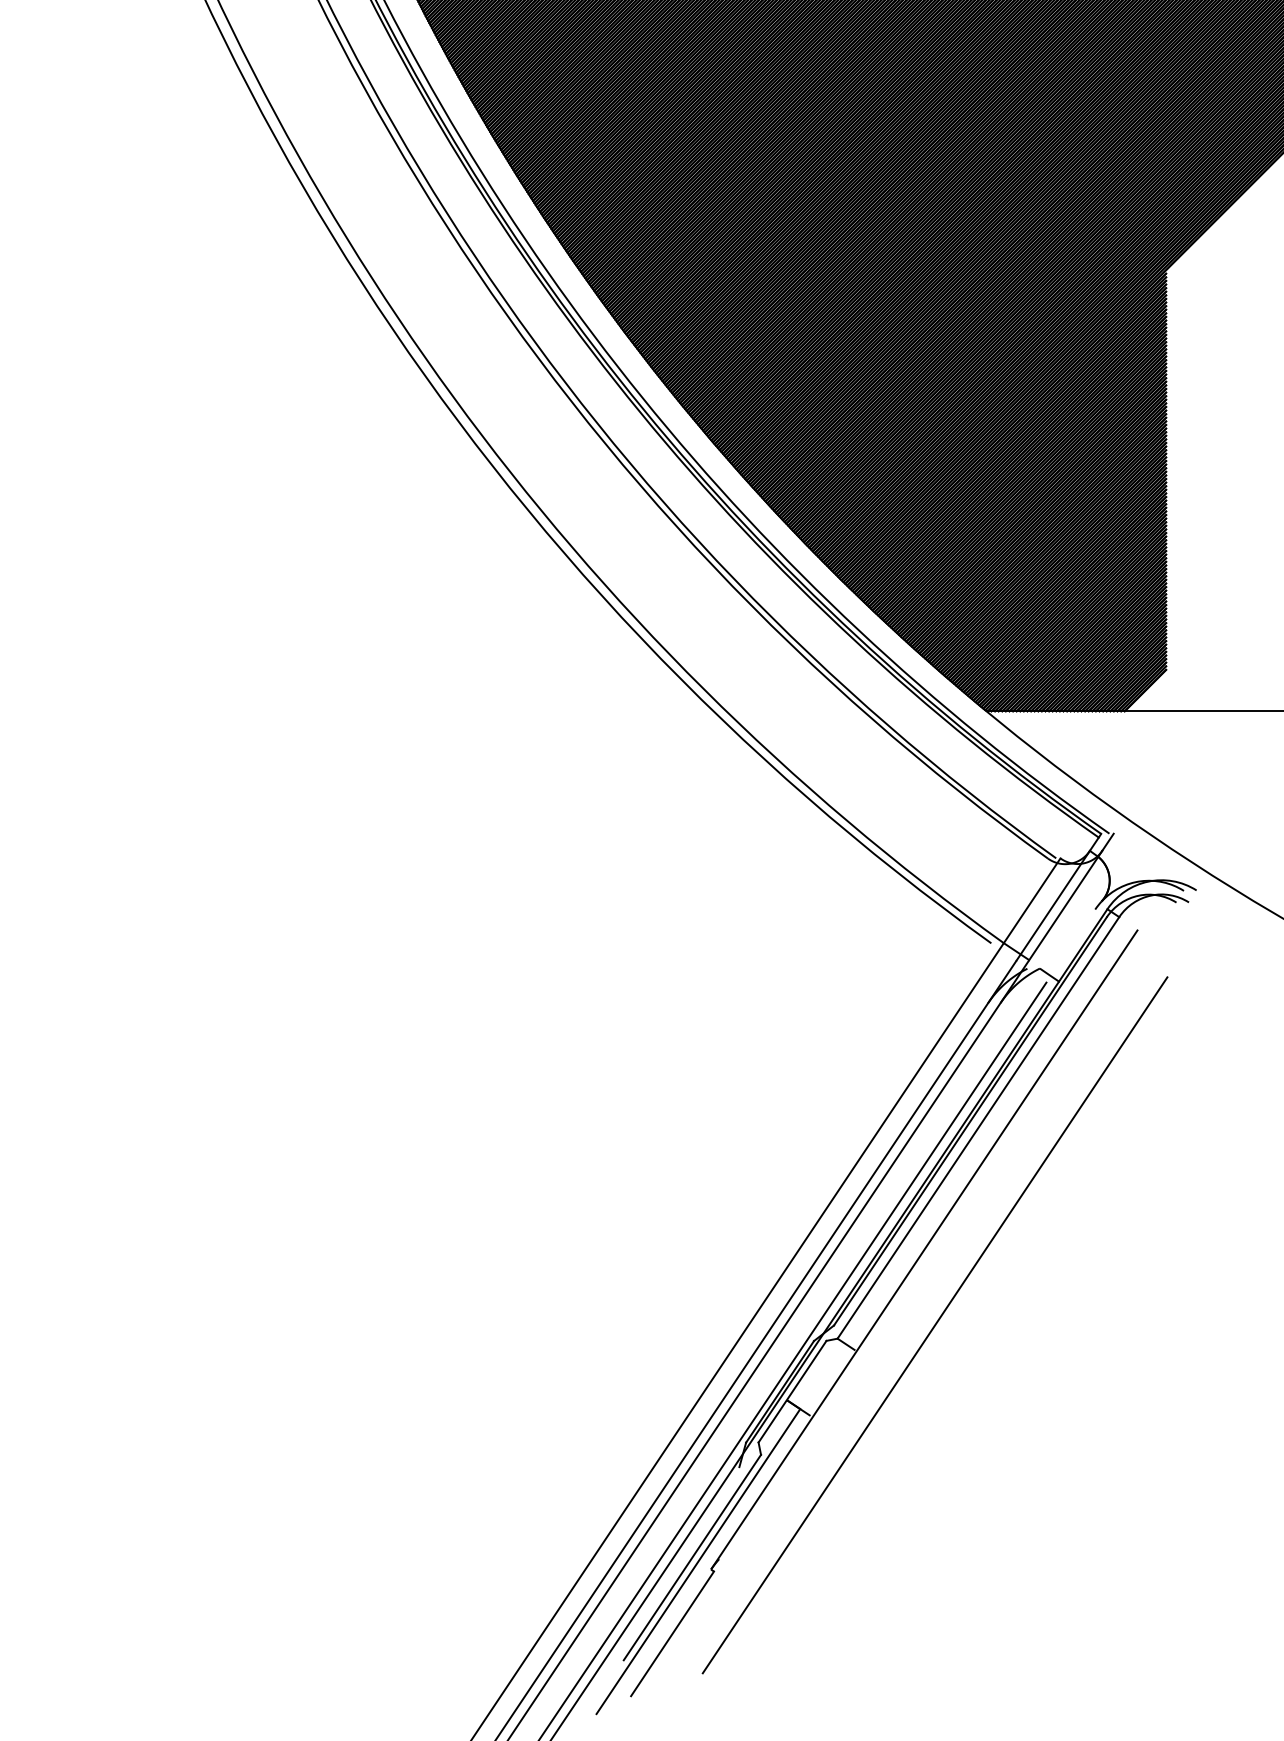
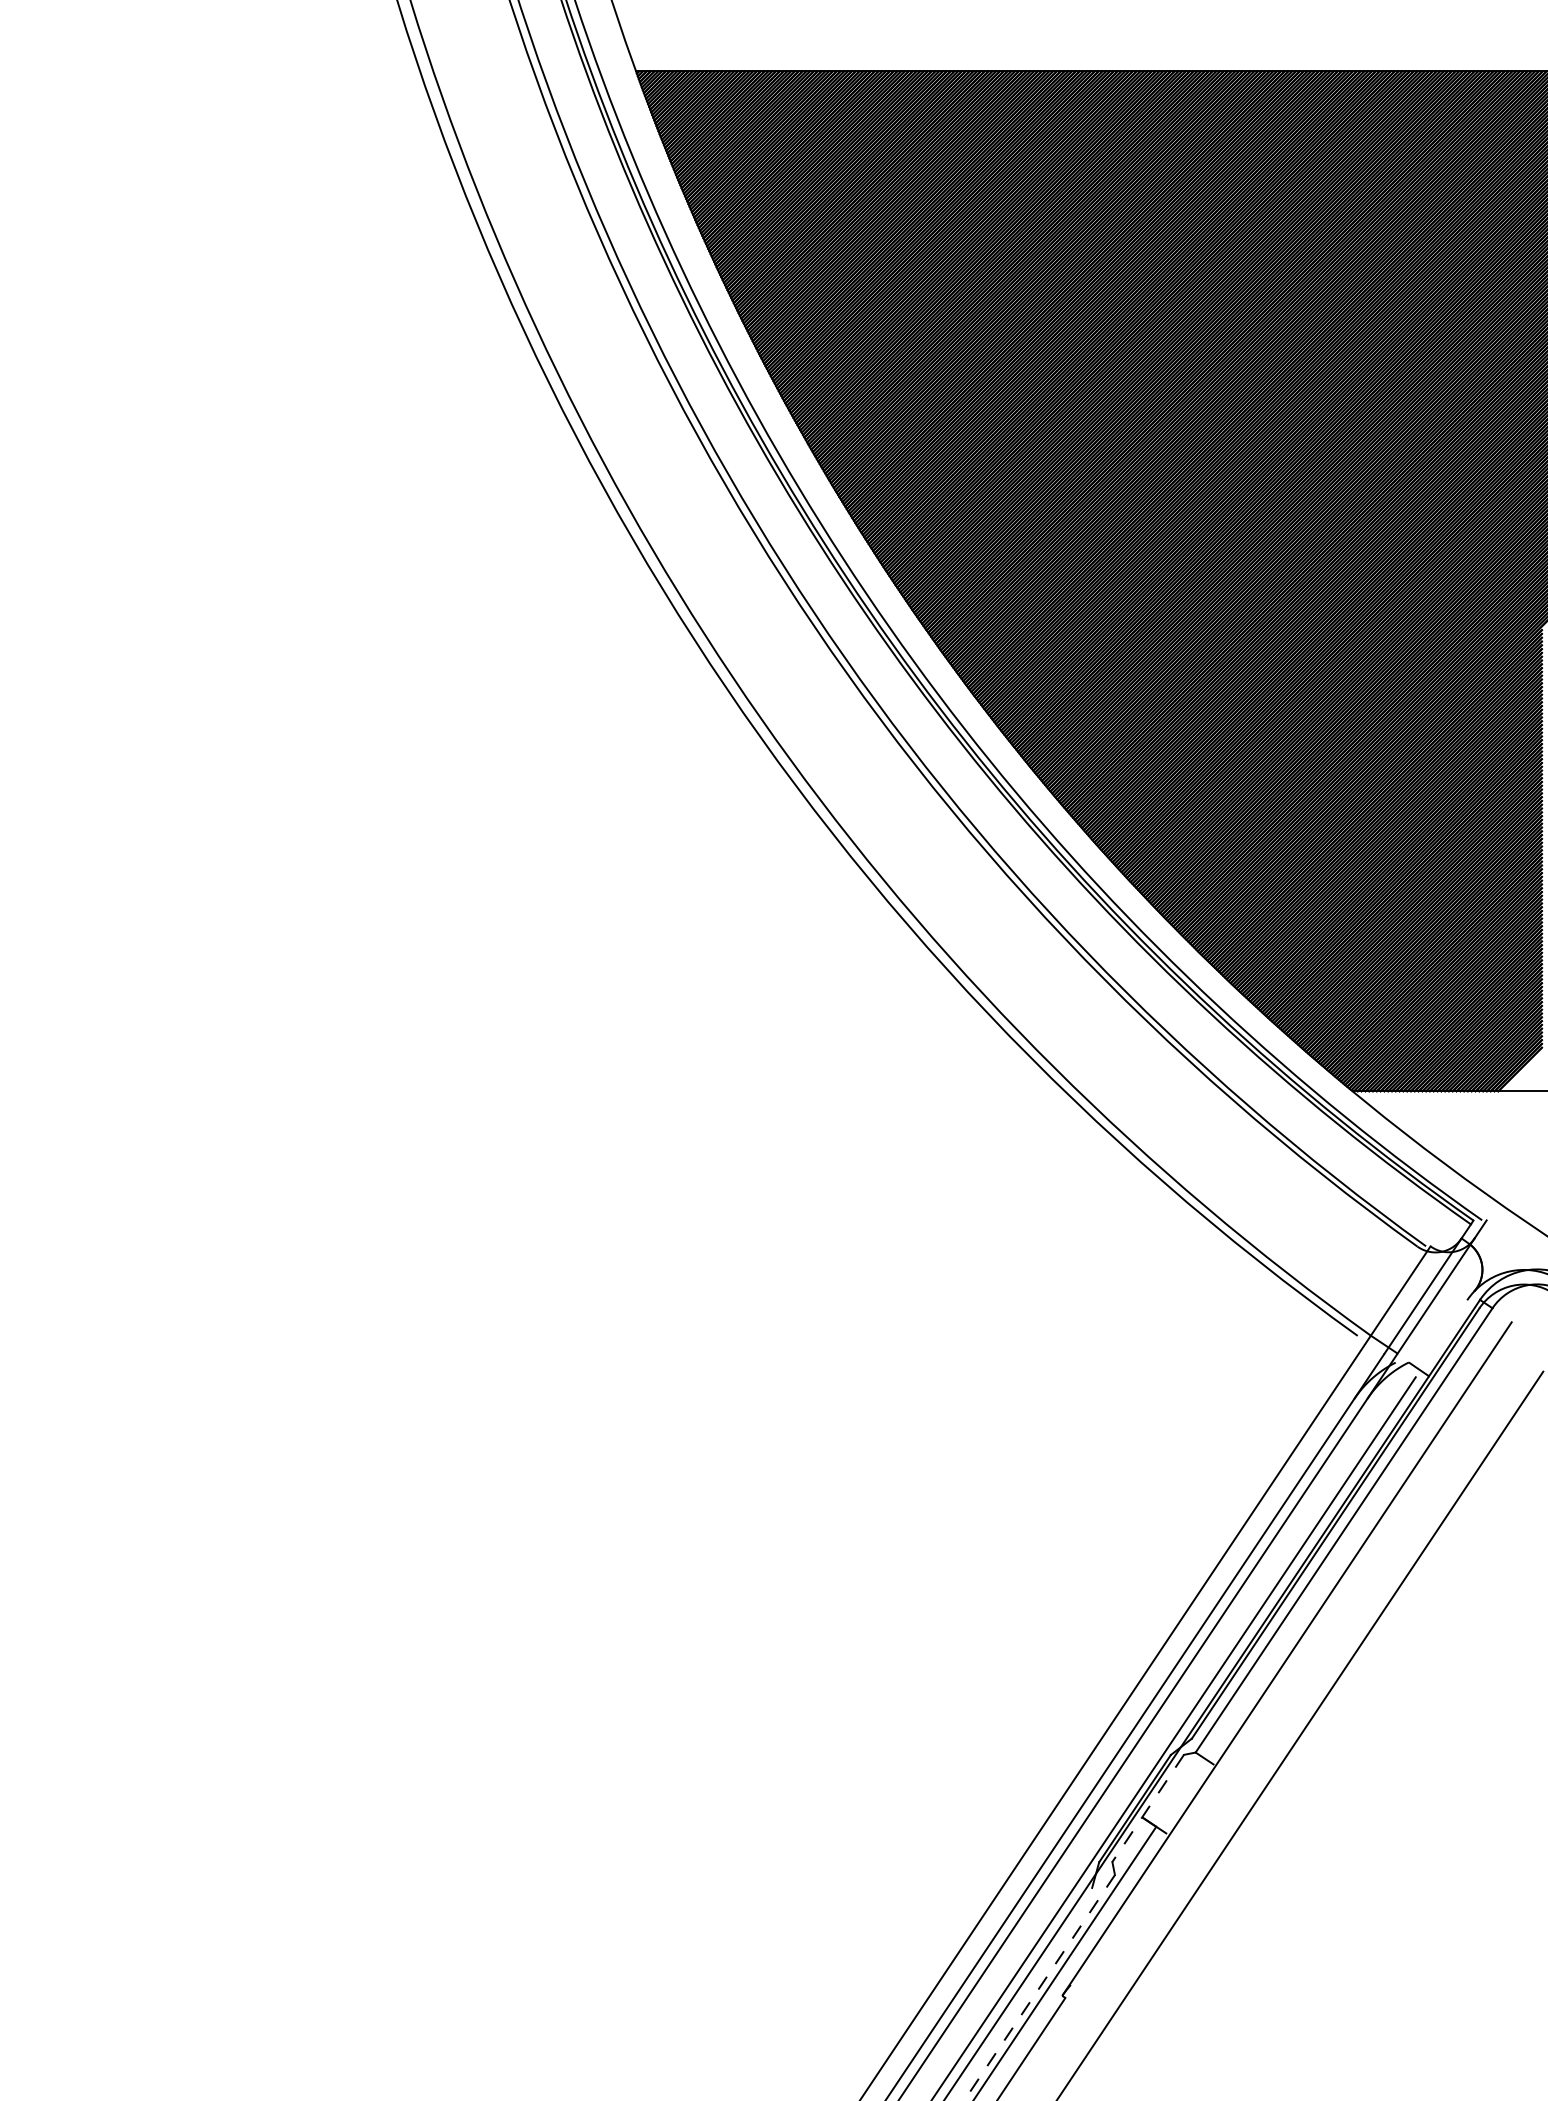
line: (791, 1391) -> (1147, 1808), solid -> dashed
line: (692, 1556) -> (1042, 1982), solid -> dashed

